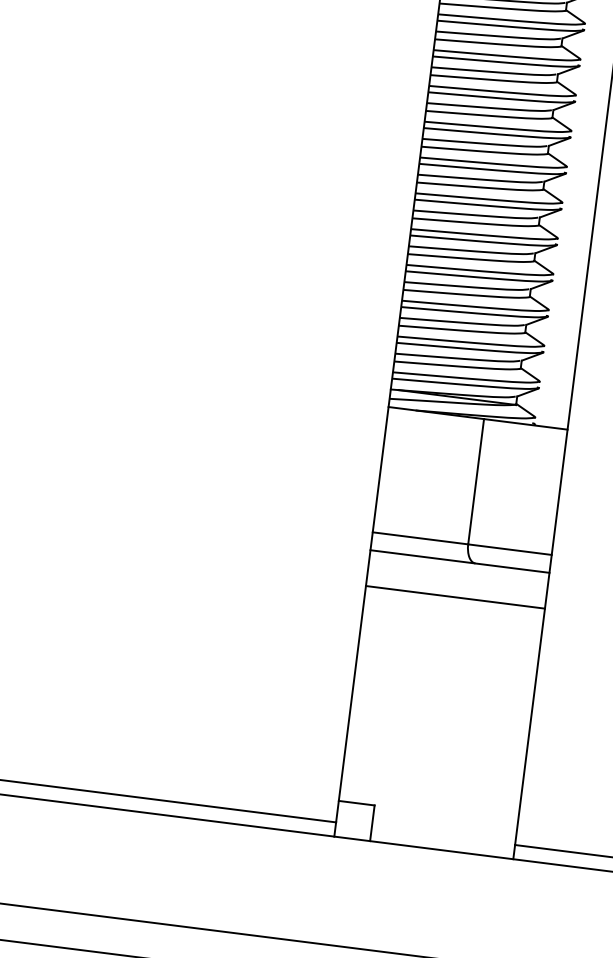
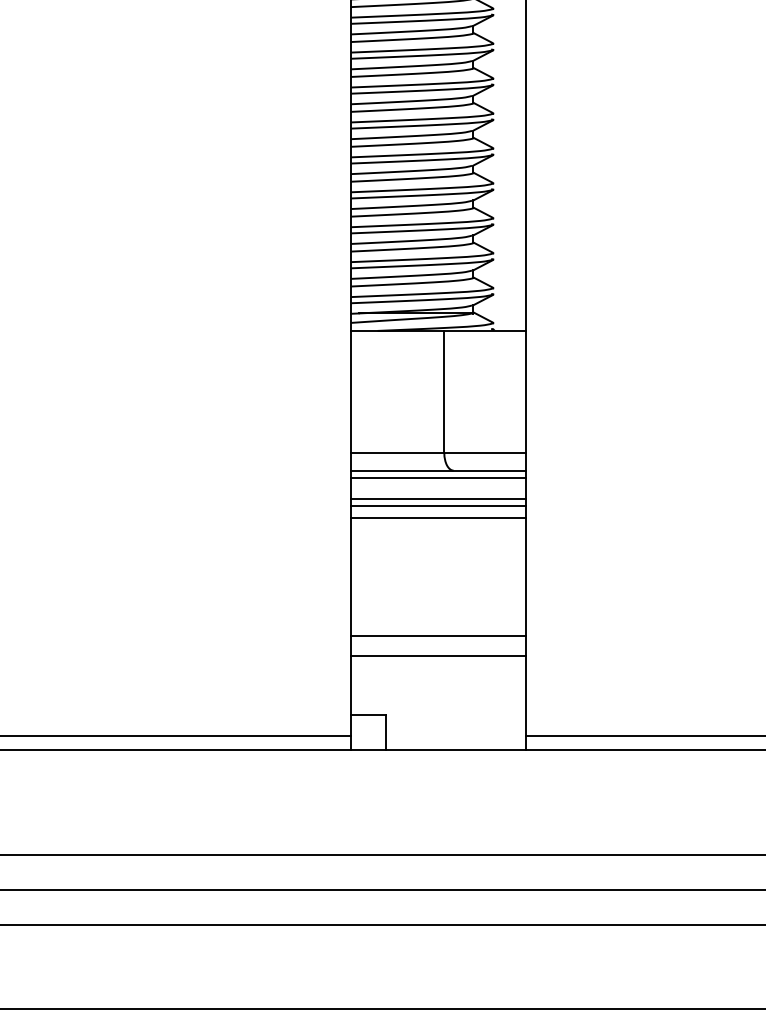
line: (459, 568) -> (438, 477), added
line: (456, 590) -> (438, 498), added
line: (453, 610) -> (438, 518), added
line: (438, 731) -> (438, 636), added
line: (436, 751) -> (438, 655), added

